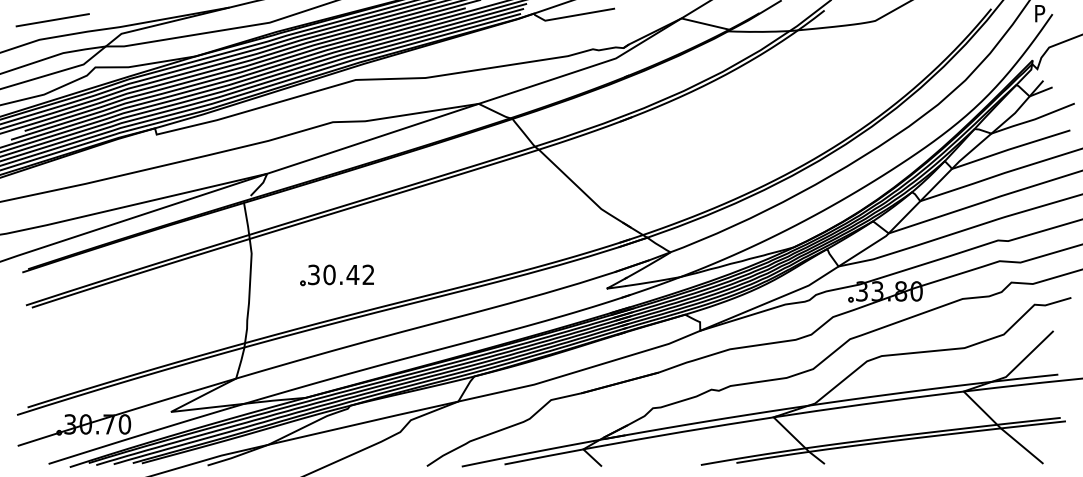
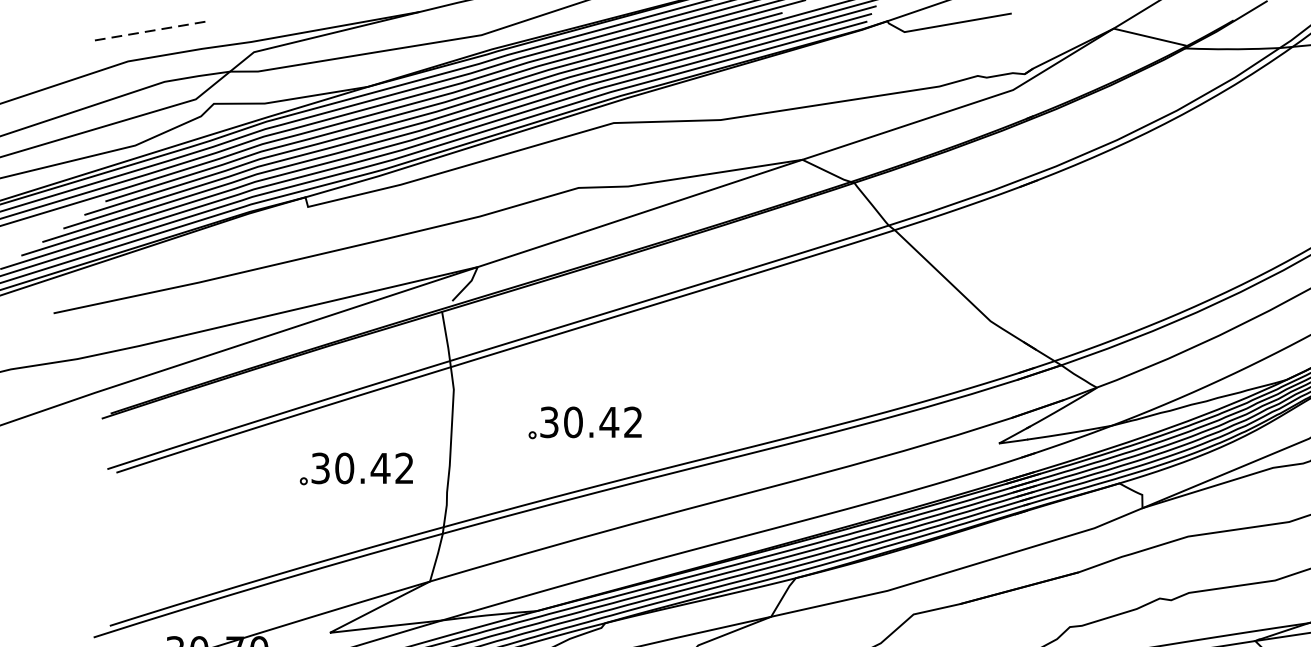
line: (52, 20) -> (148, 31), solid -> dashed
part: (187, 305) -> (355, 469), added

